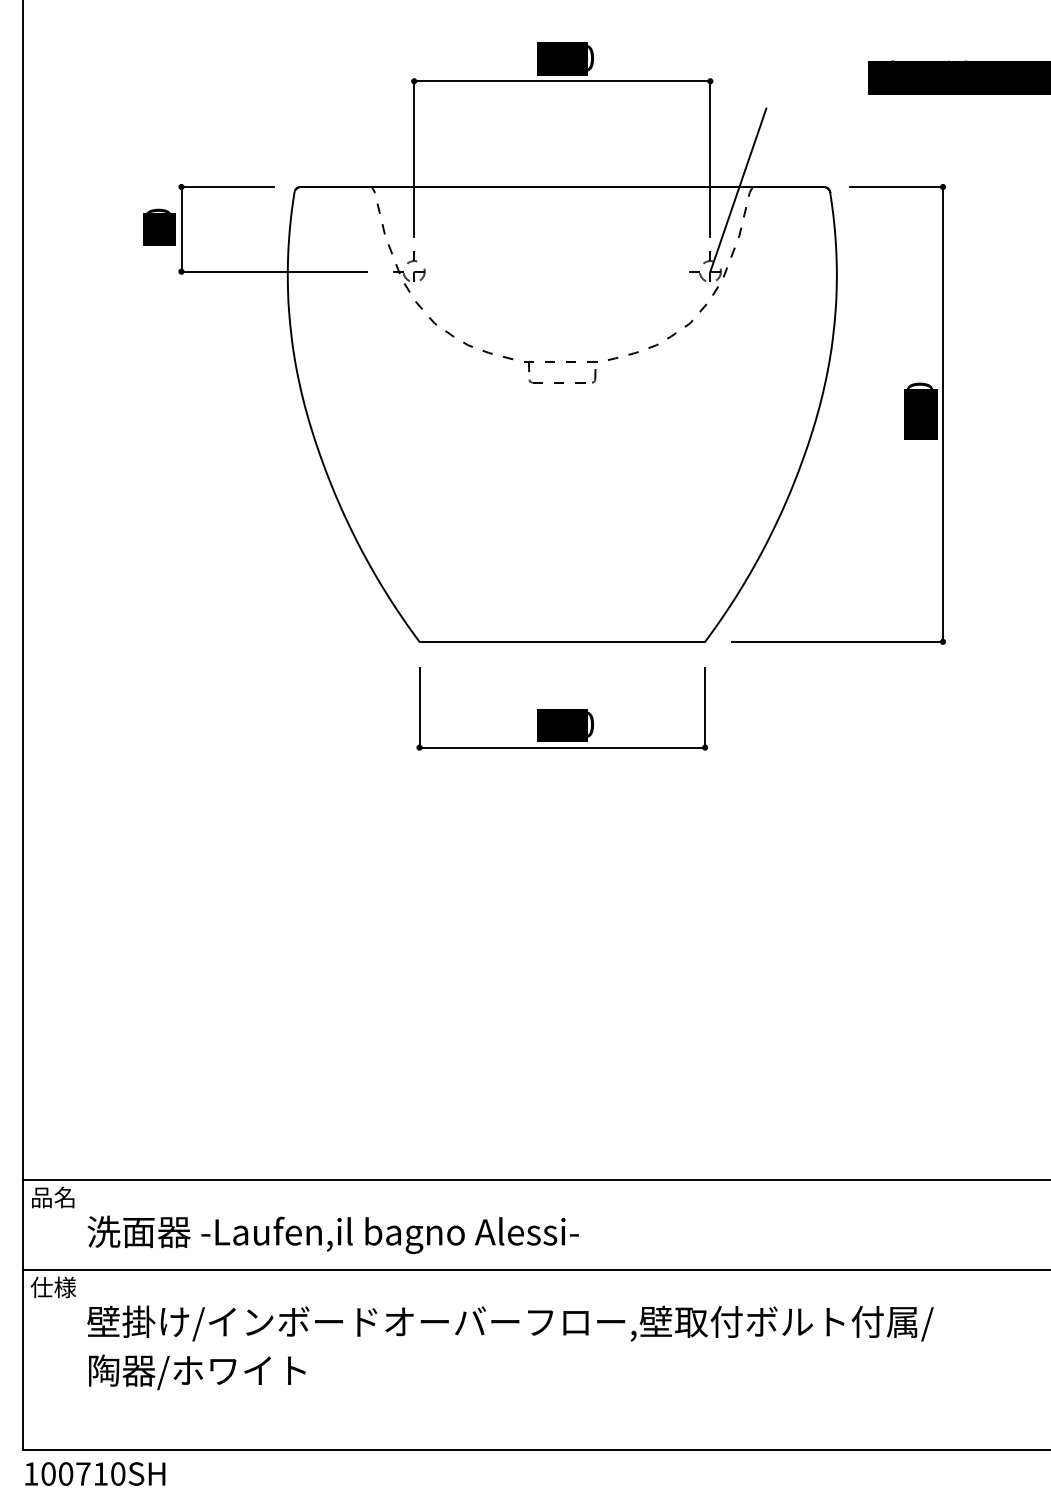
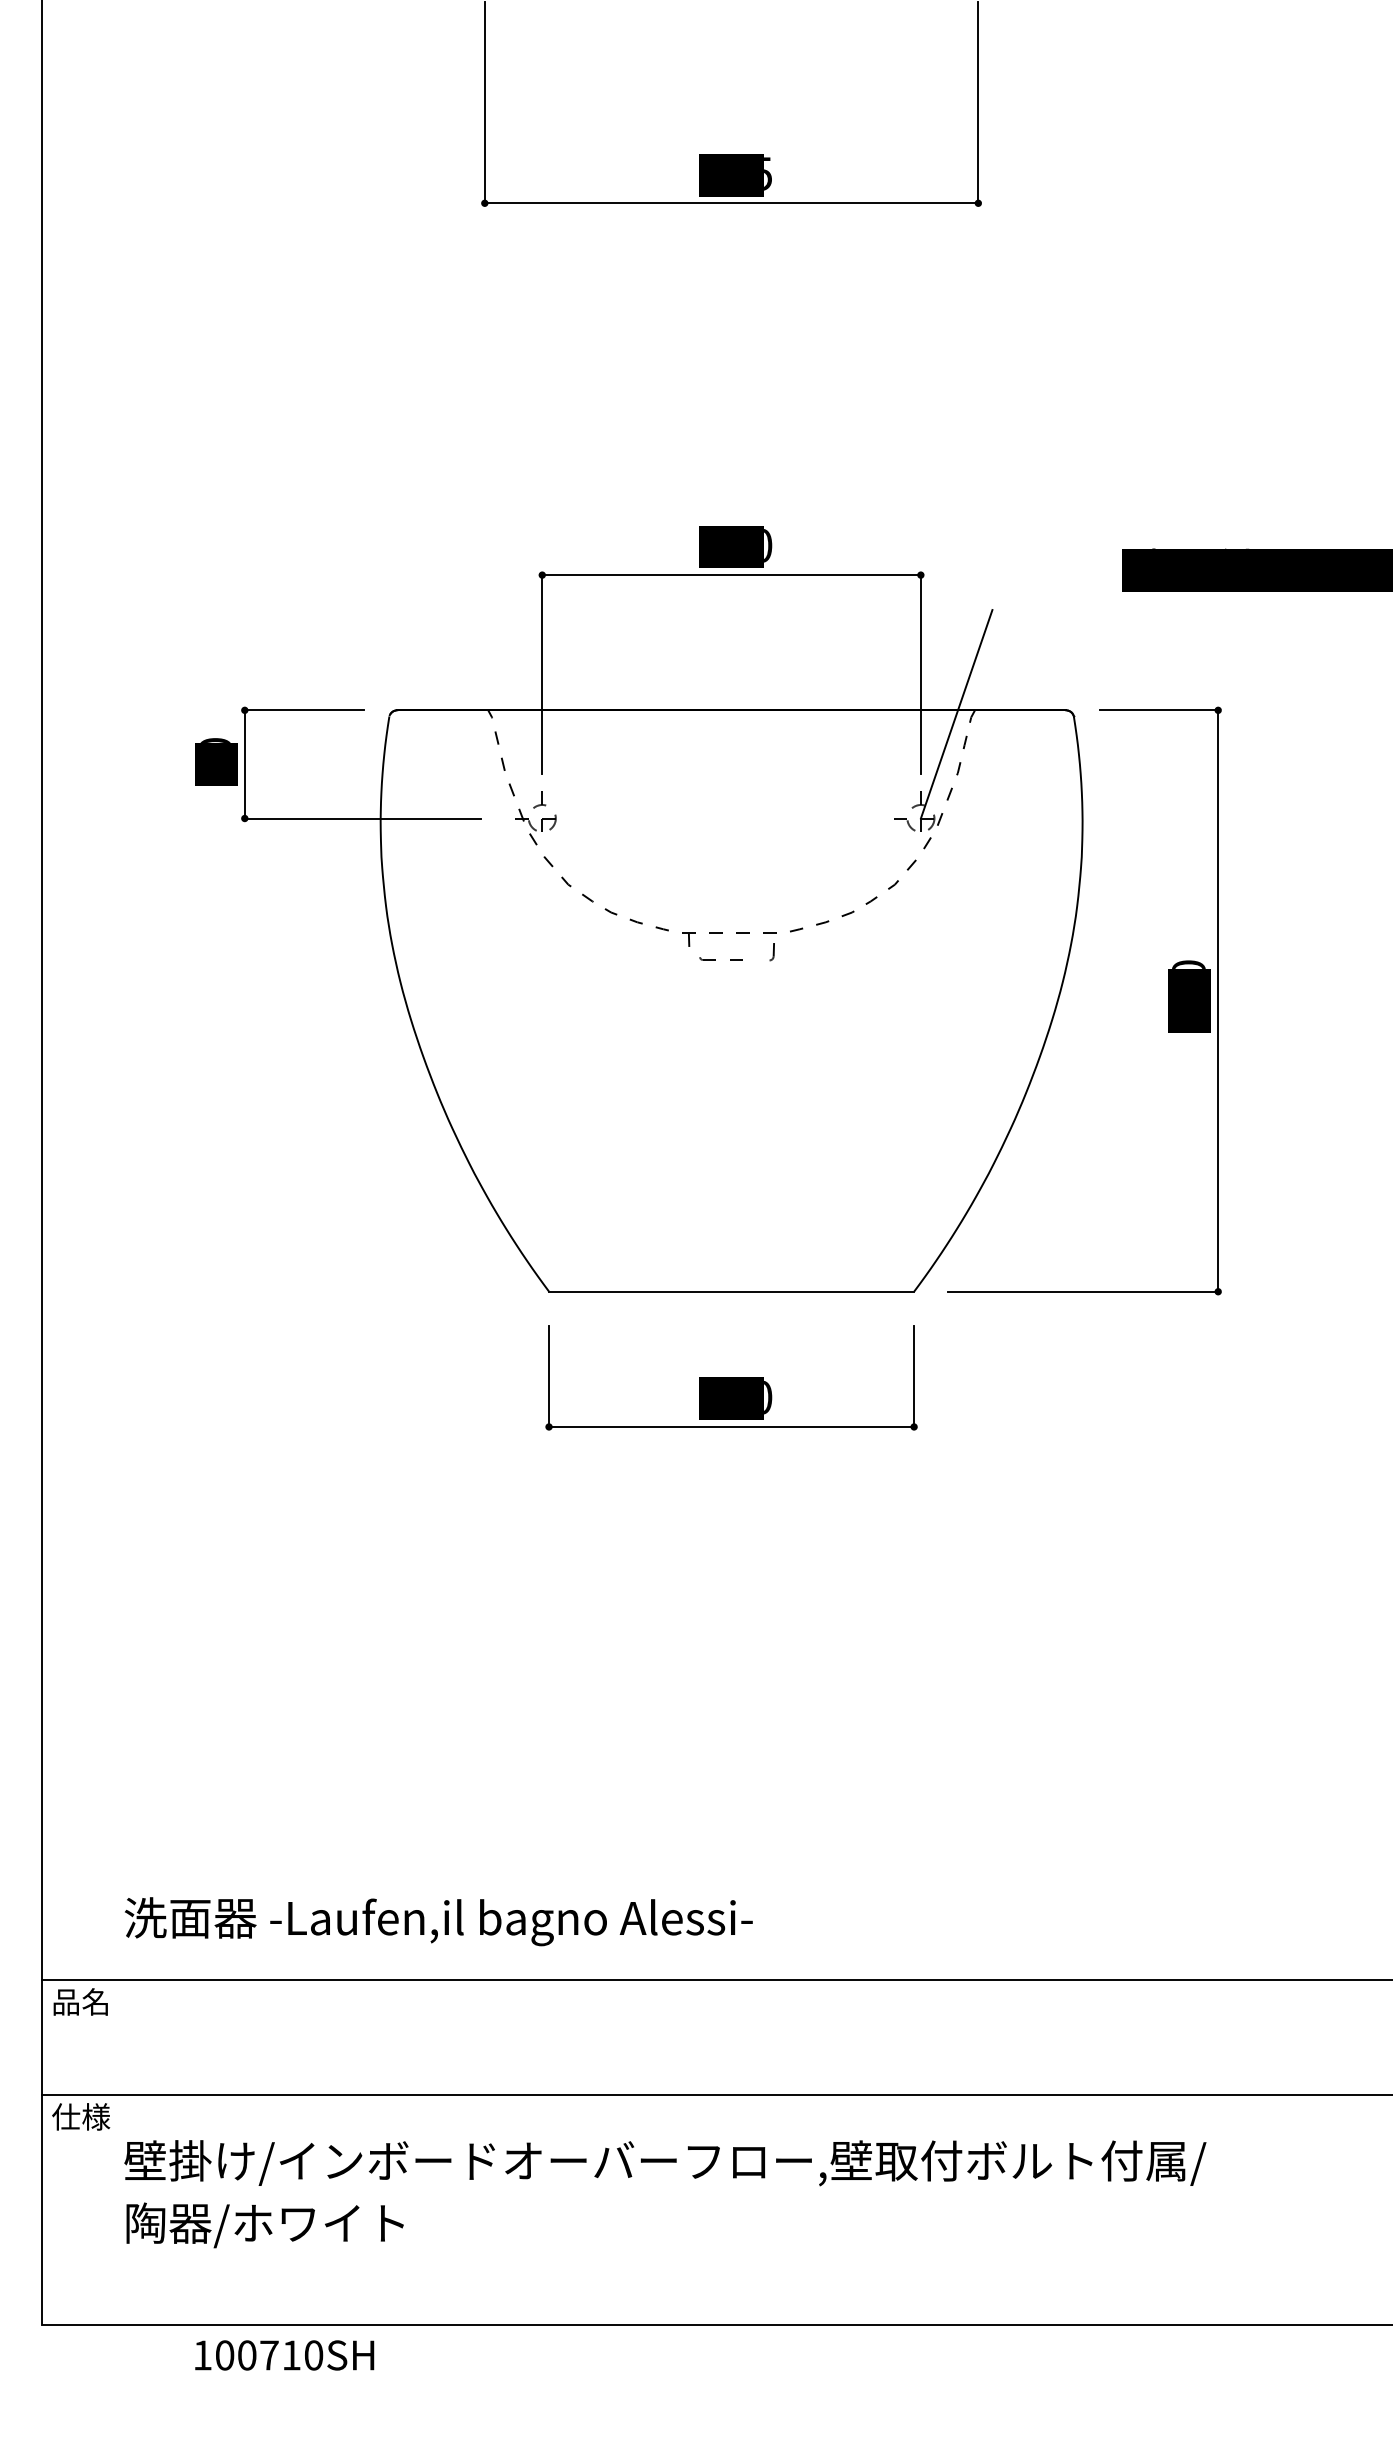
part: (556, 381) -> (724, 958), size x0.7
text: (333, 1234) -> (438, 1921), moved
text: (95, 1474) -> (284, 2355), moved

